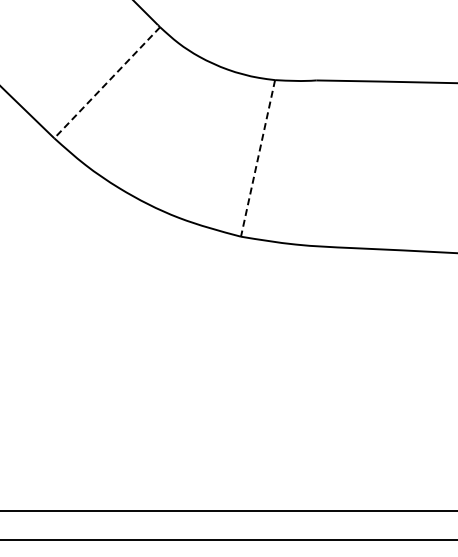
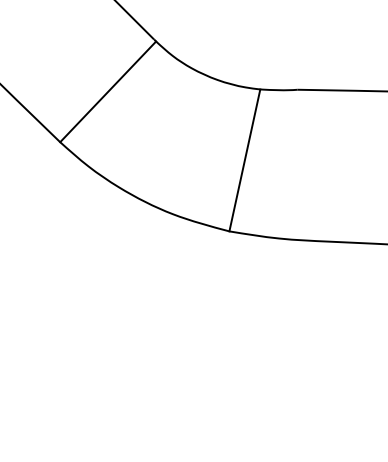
line: (107, 82) -> (108, 91), dashed -> solid
line: (257, 158) -> (244, 160), dashed -> solid

